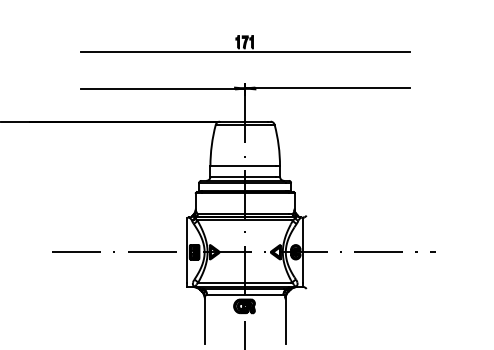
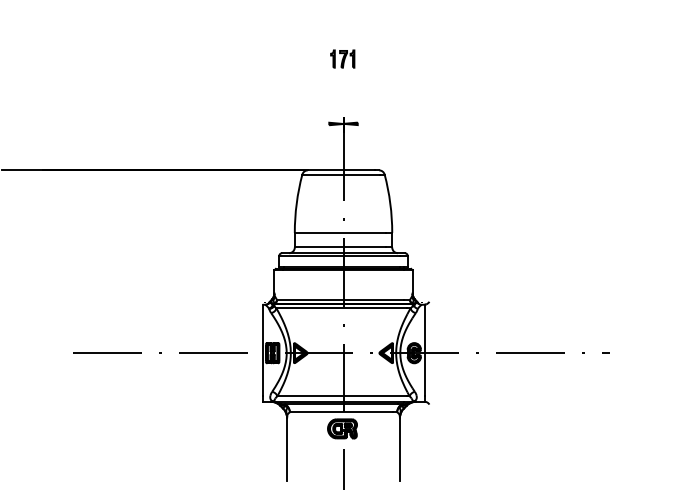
line: (244, 52) -> (342, 73), removed
line: (157, 88) -> (220, 123), removed
line: (332, 88) -> (465, 123), removed

